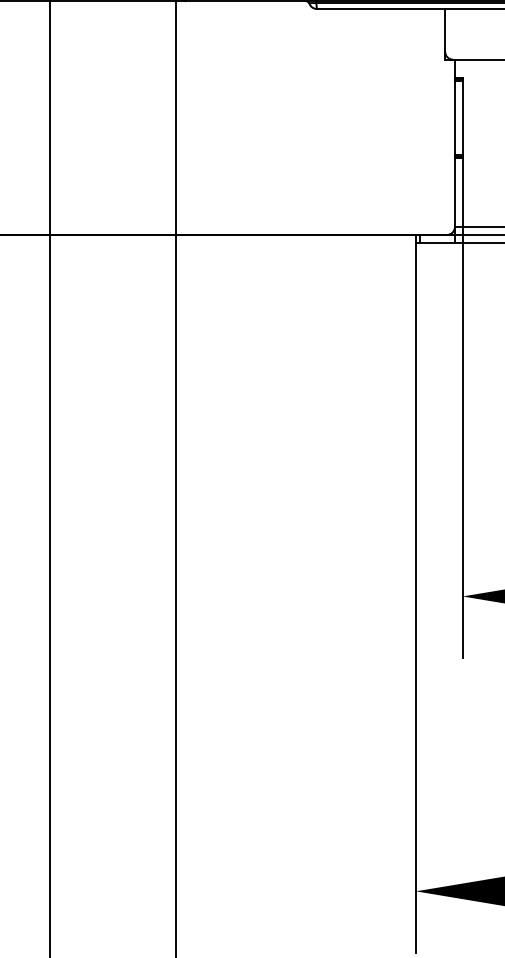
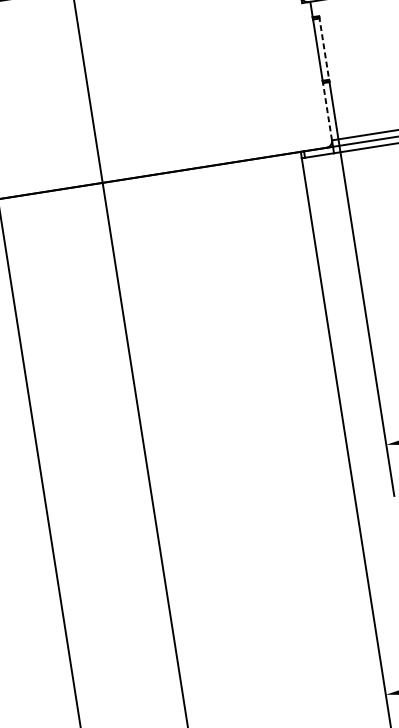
line: (462, 118) -> (324, 49), solid -> dashed
line: (454, 192) -> (327, 111), solid -> dashed

